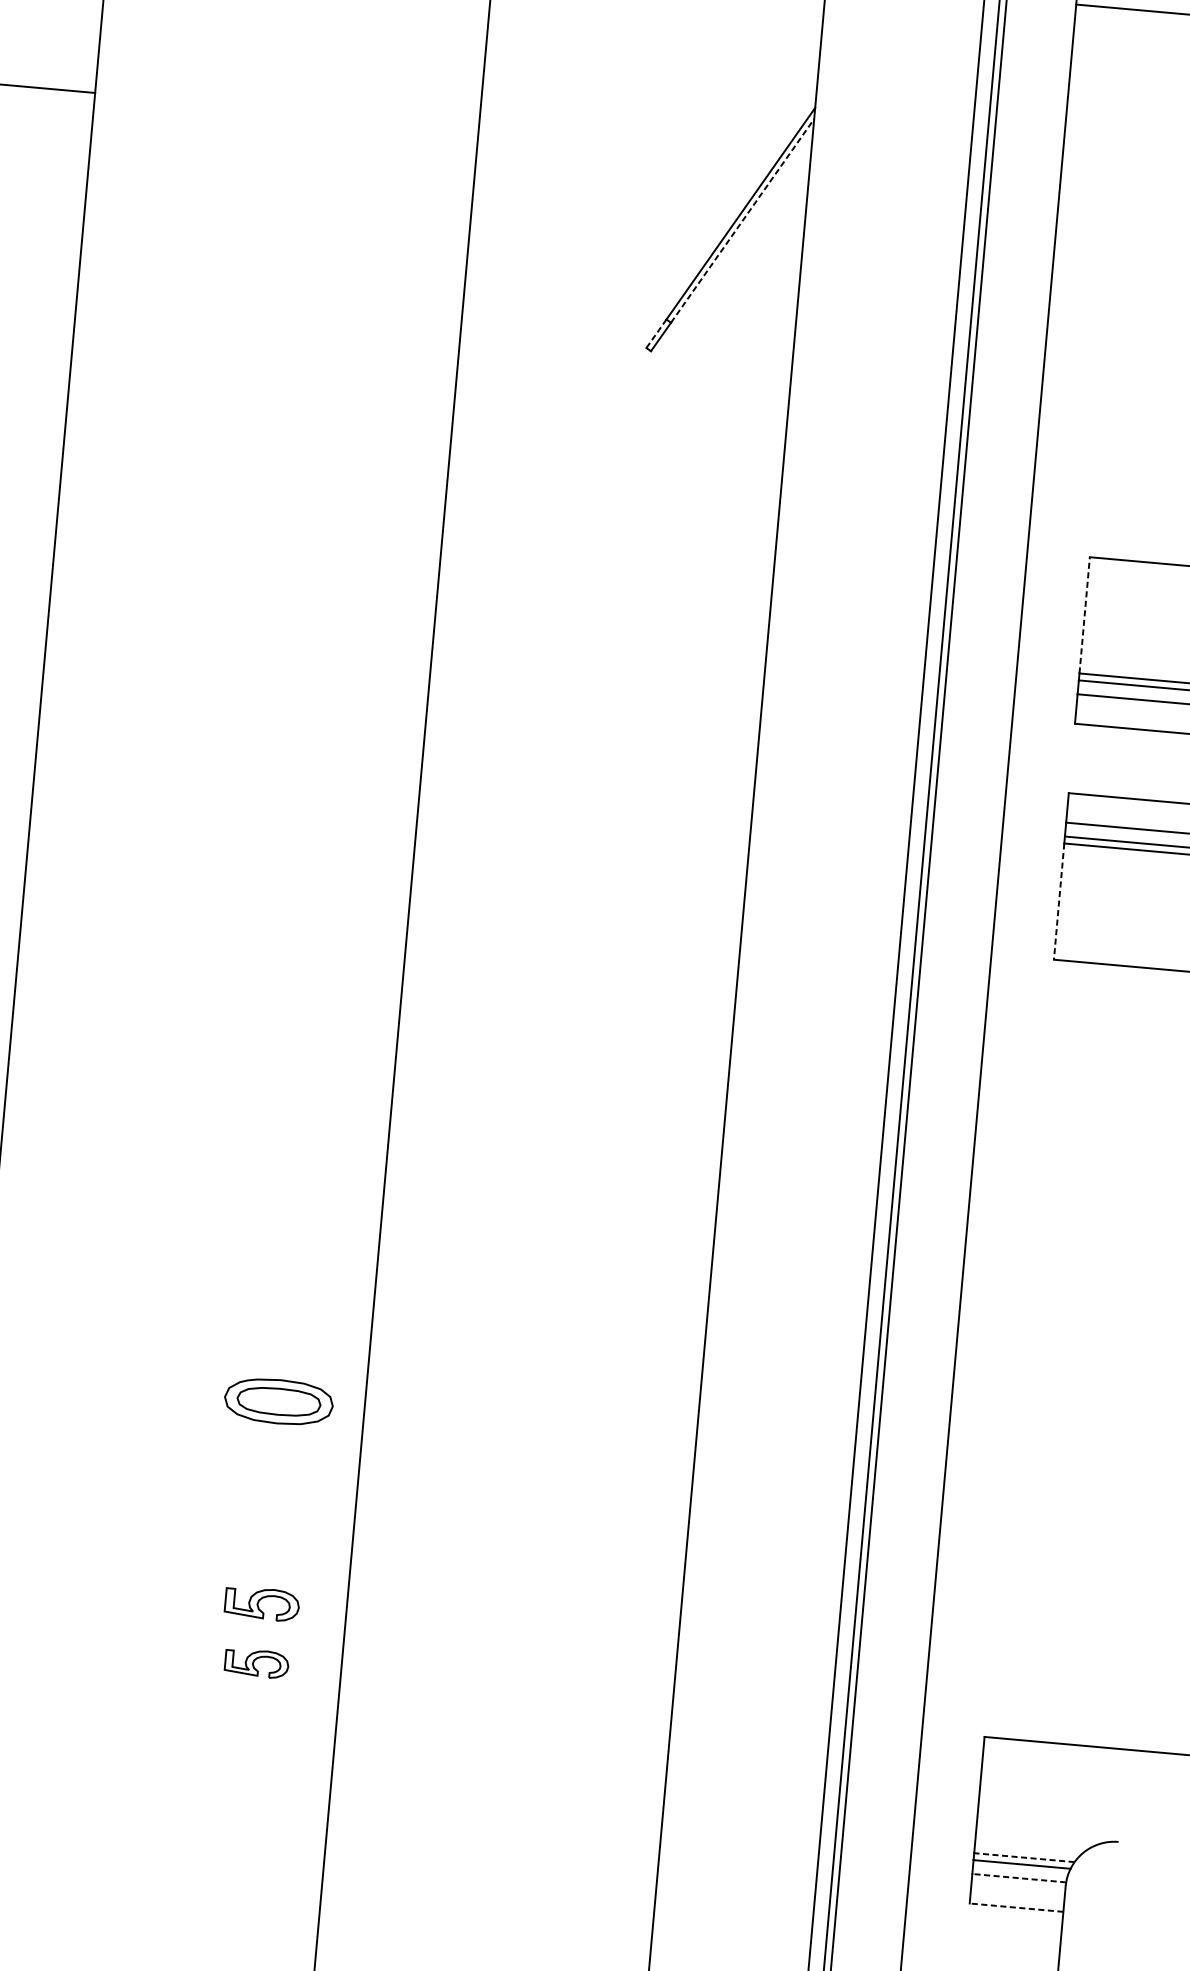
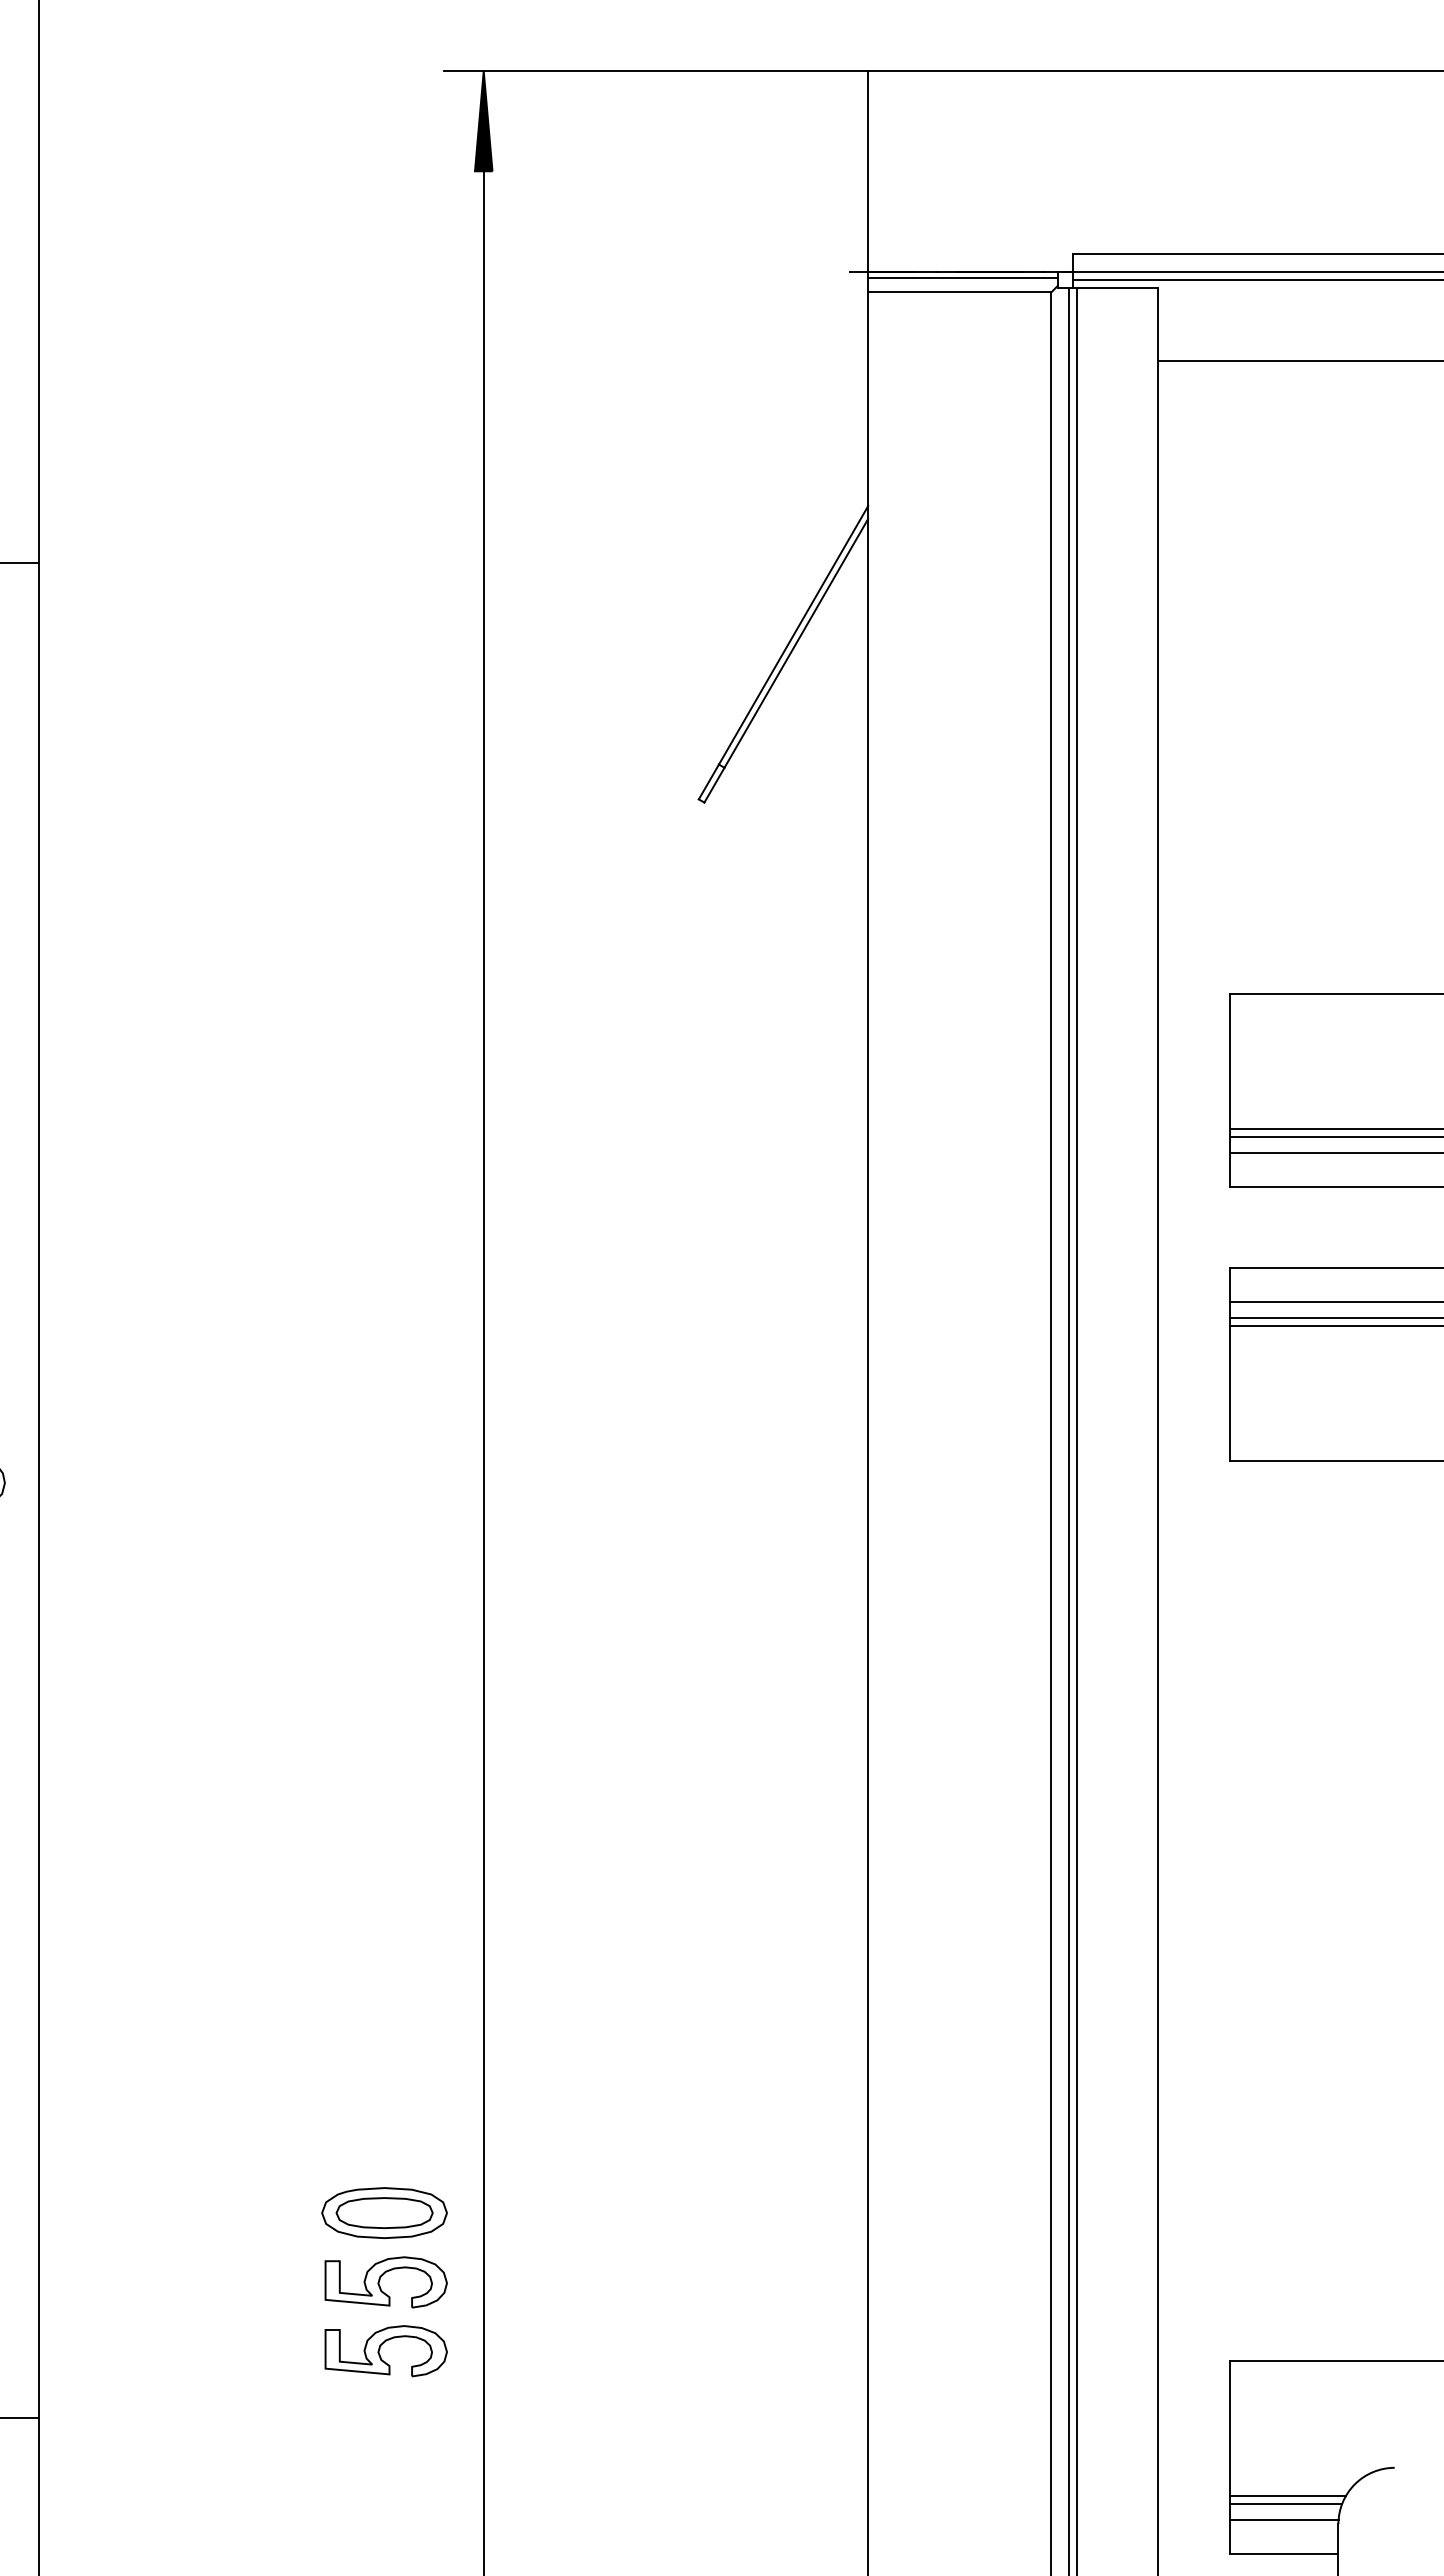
line: (742, 220) -> (796, 643), dashed -> solid
line: (656, 334) -> (708, 782), dashed -> solid
line: (1084, 615) -> (1229, 1061), dashed -> solid
line: (1058, 901) -> (1229, 1393), dashed -> solid
part: (278, 1401) -> (384, 2212), moved
part: (261, 1604) -> (385, 2282), size x1.43
part: (256, 1663) -> (385, 2351), size x1.67
line: (1023, 1857) -> (1287, 2495), dashed -> solid
line: (1018, 1877) -> (1283, 2519), dashed -> solid
line: (1016, 1907) -> (1283, 2553), dashed -> solid

